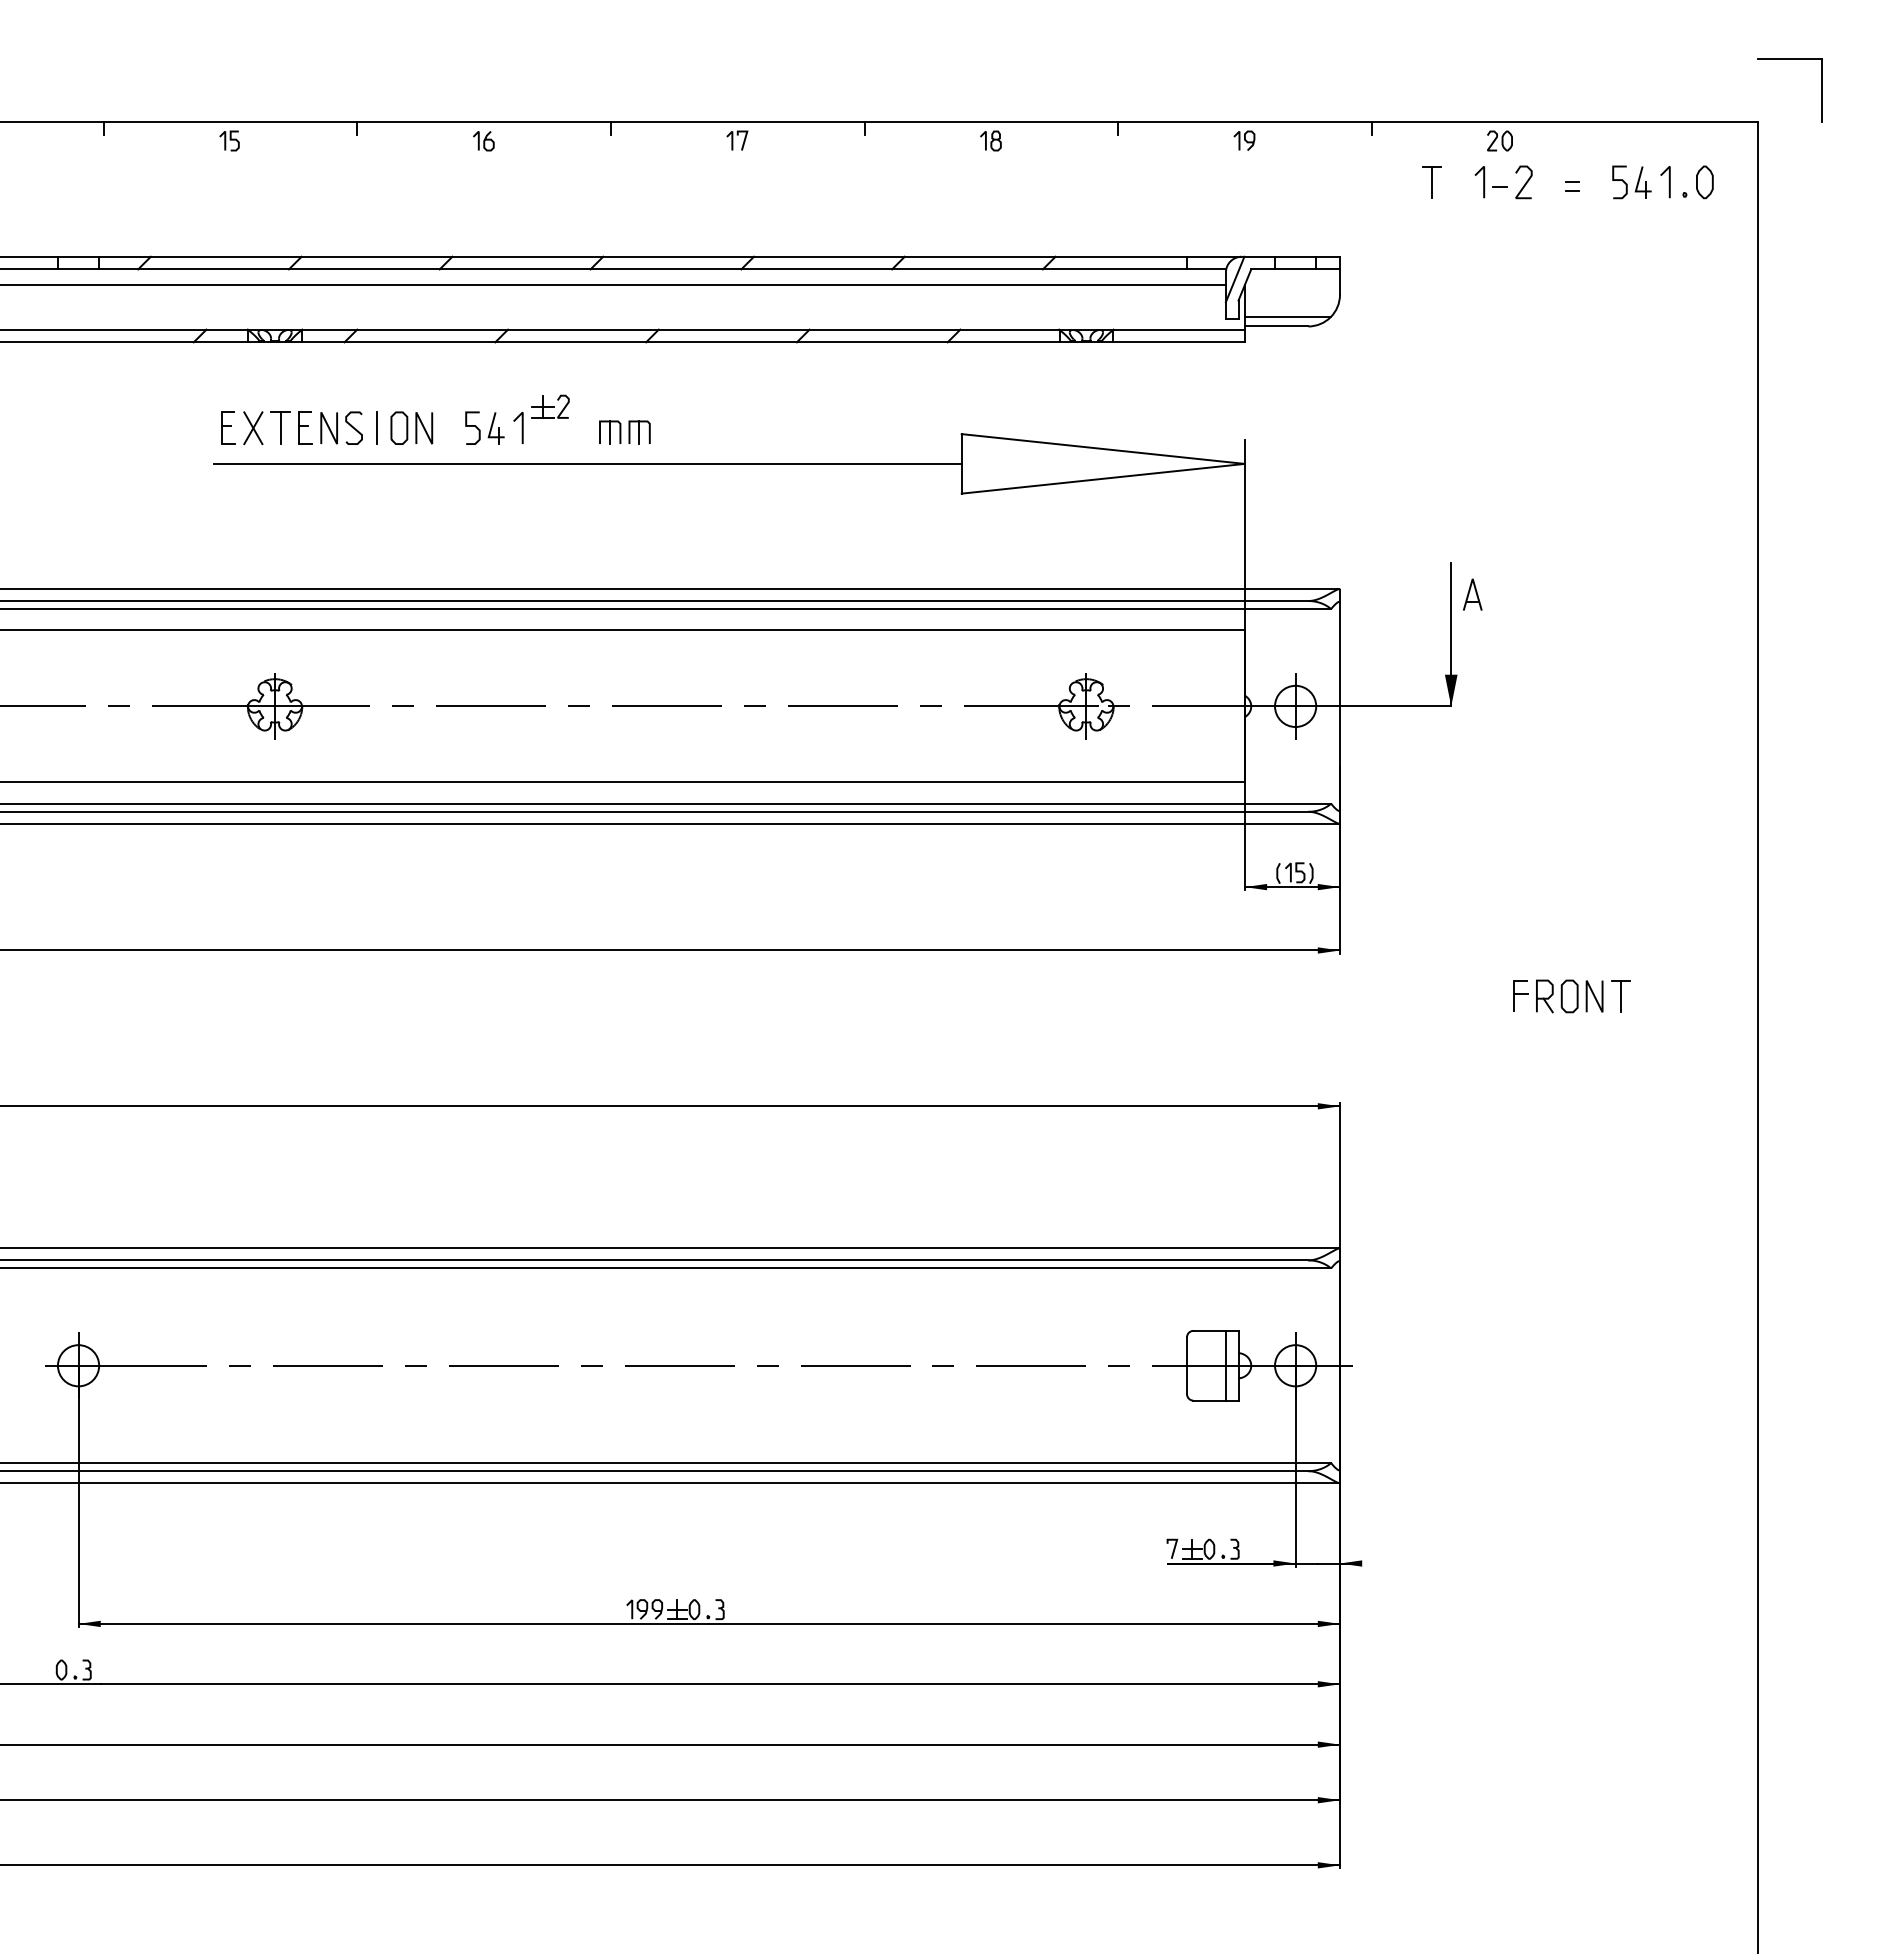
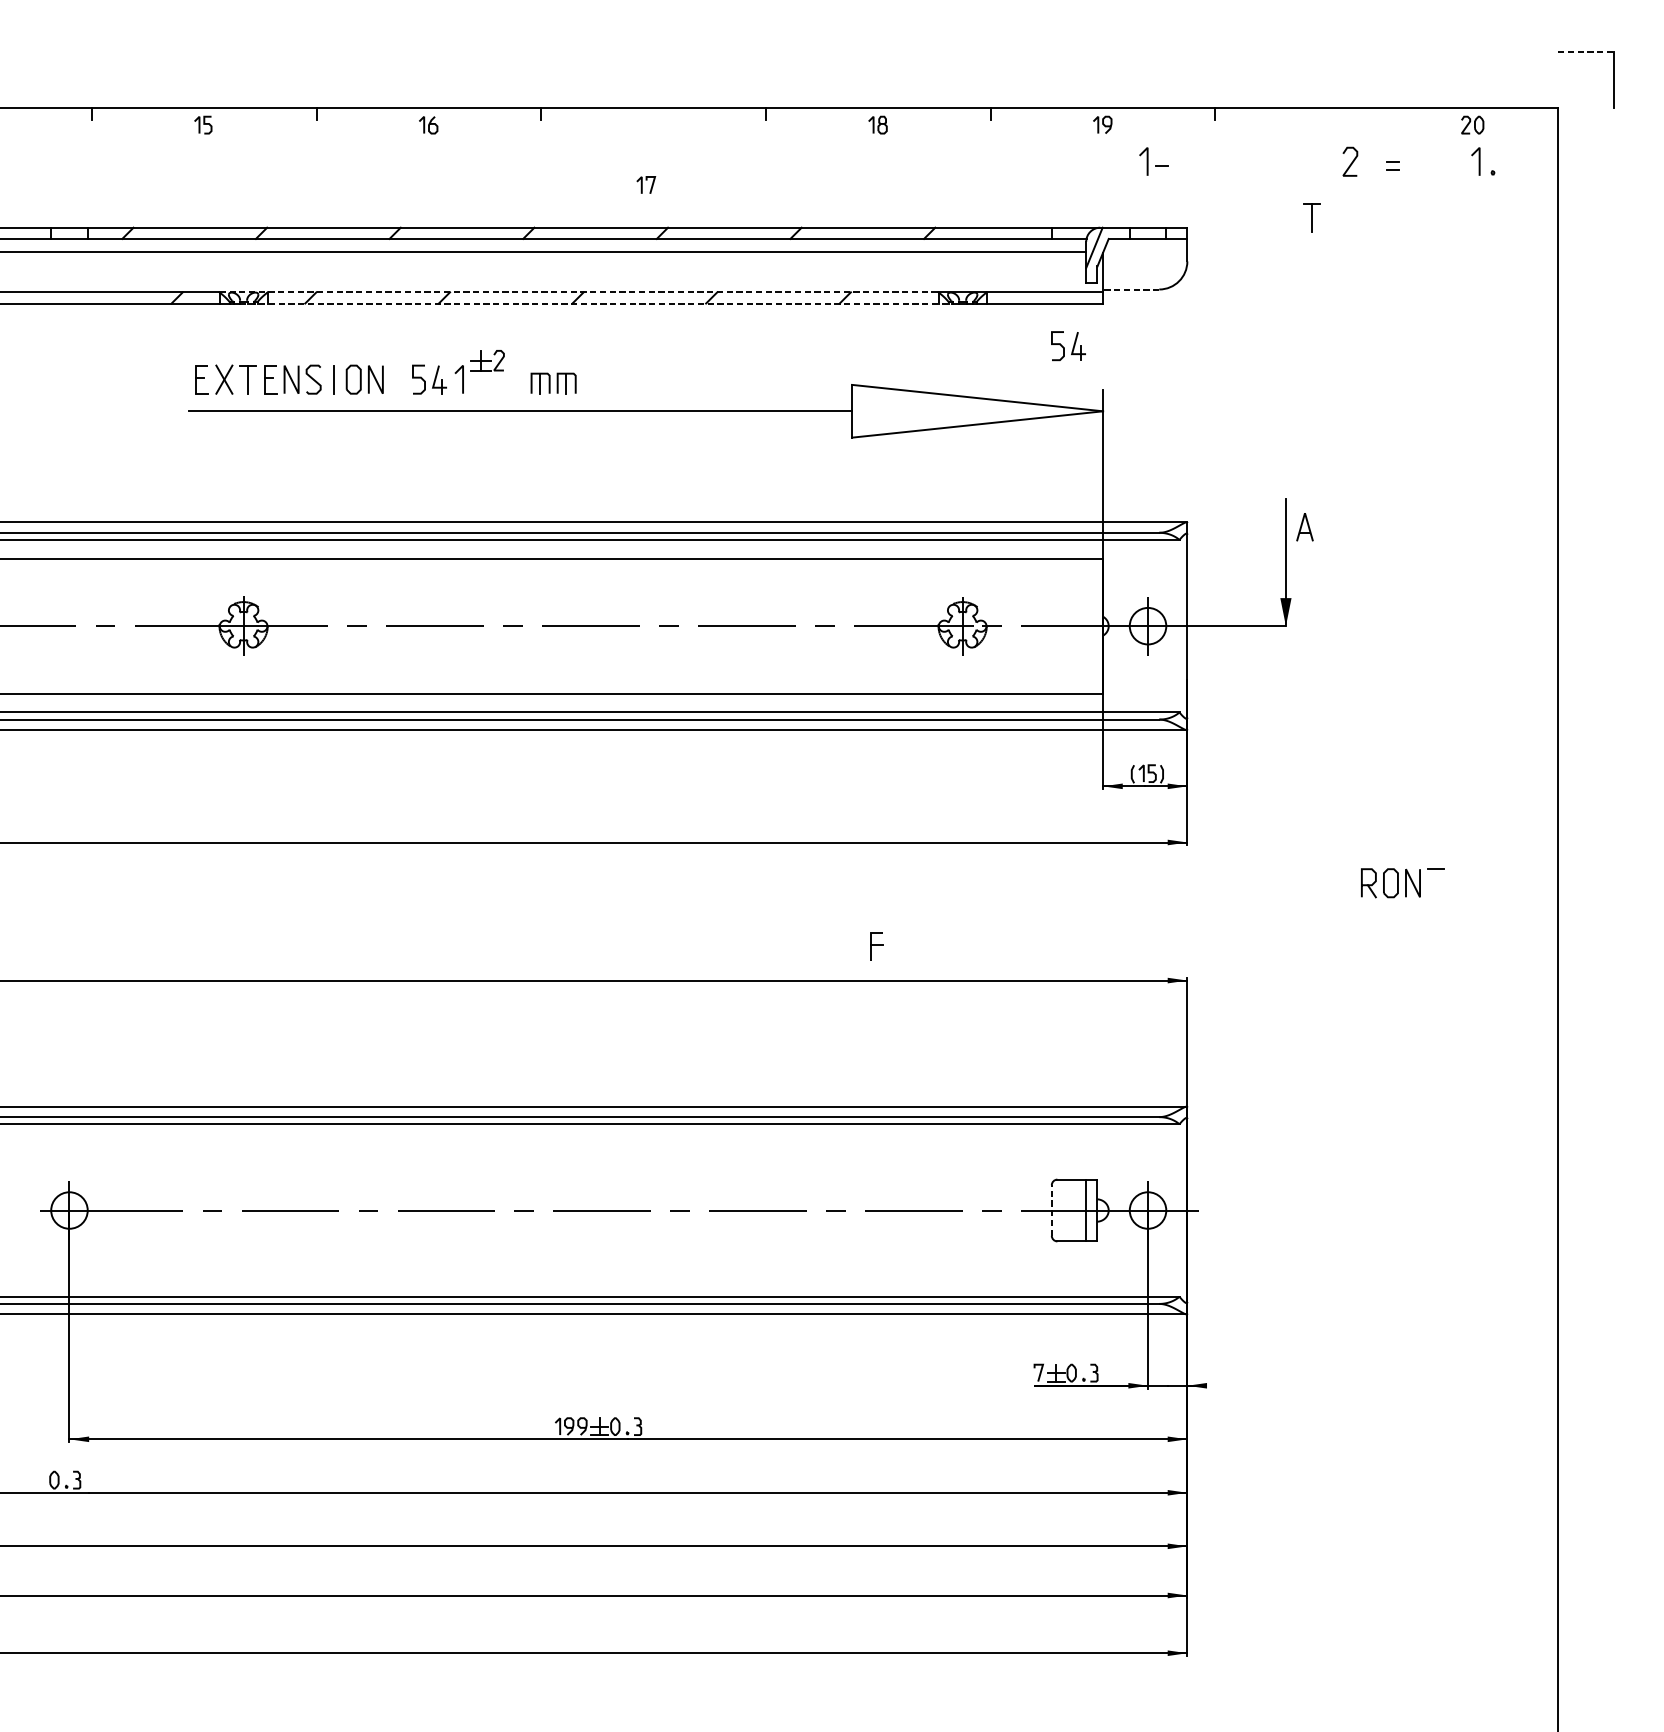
line: (1790, 58) -> (1586, 52), solid -> dashed
part: (737, 140) -> (646, 184), moved
part: (1499, 140) -> (1472, 124), moved
part: (1431, 182) -> (1310, 217), moved
part: (1490, 182) -> (1153, 161), moved
part: (1631, 182) -> (1068, 346), moved
part: (1704, 182) -> (1510, 161), removed
line: (1287, 316) -> (1140, 280), removed
line: (1276, 326) -> (1131, 289), solid -> dashed
line: (653, 329) -> (578, 292), solid -> dashed
line: (676, 342) -> (599, 303), solid -> dashed
part: (1520, 995) -> (876, 946), moved
line: (1620, 996) -> (1435, 883), removed
line: (1187, 1365) -> (1052, 1210), solid -> dashed

